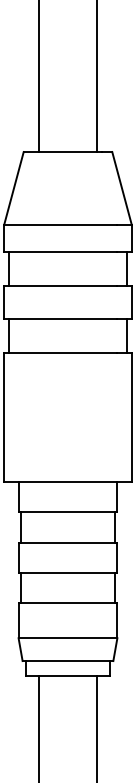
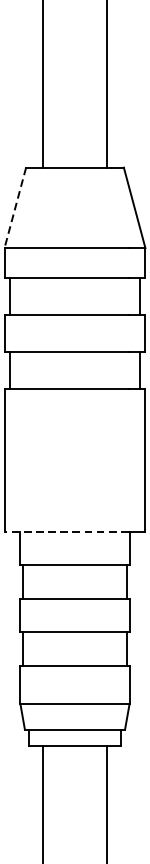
line: (13, 188) -> (14, 207), solid -> dashed
line: (59, 481) -> (65, 531), solid -> dashed

